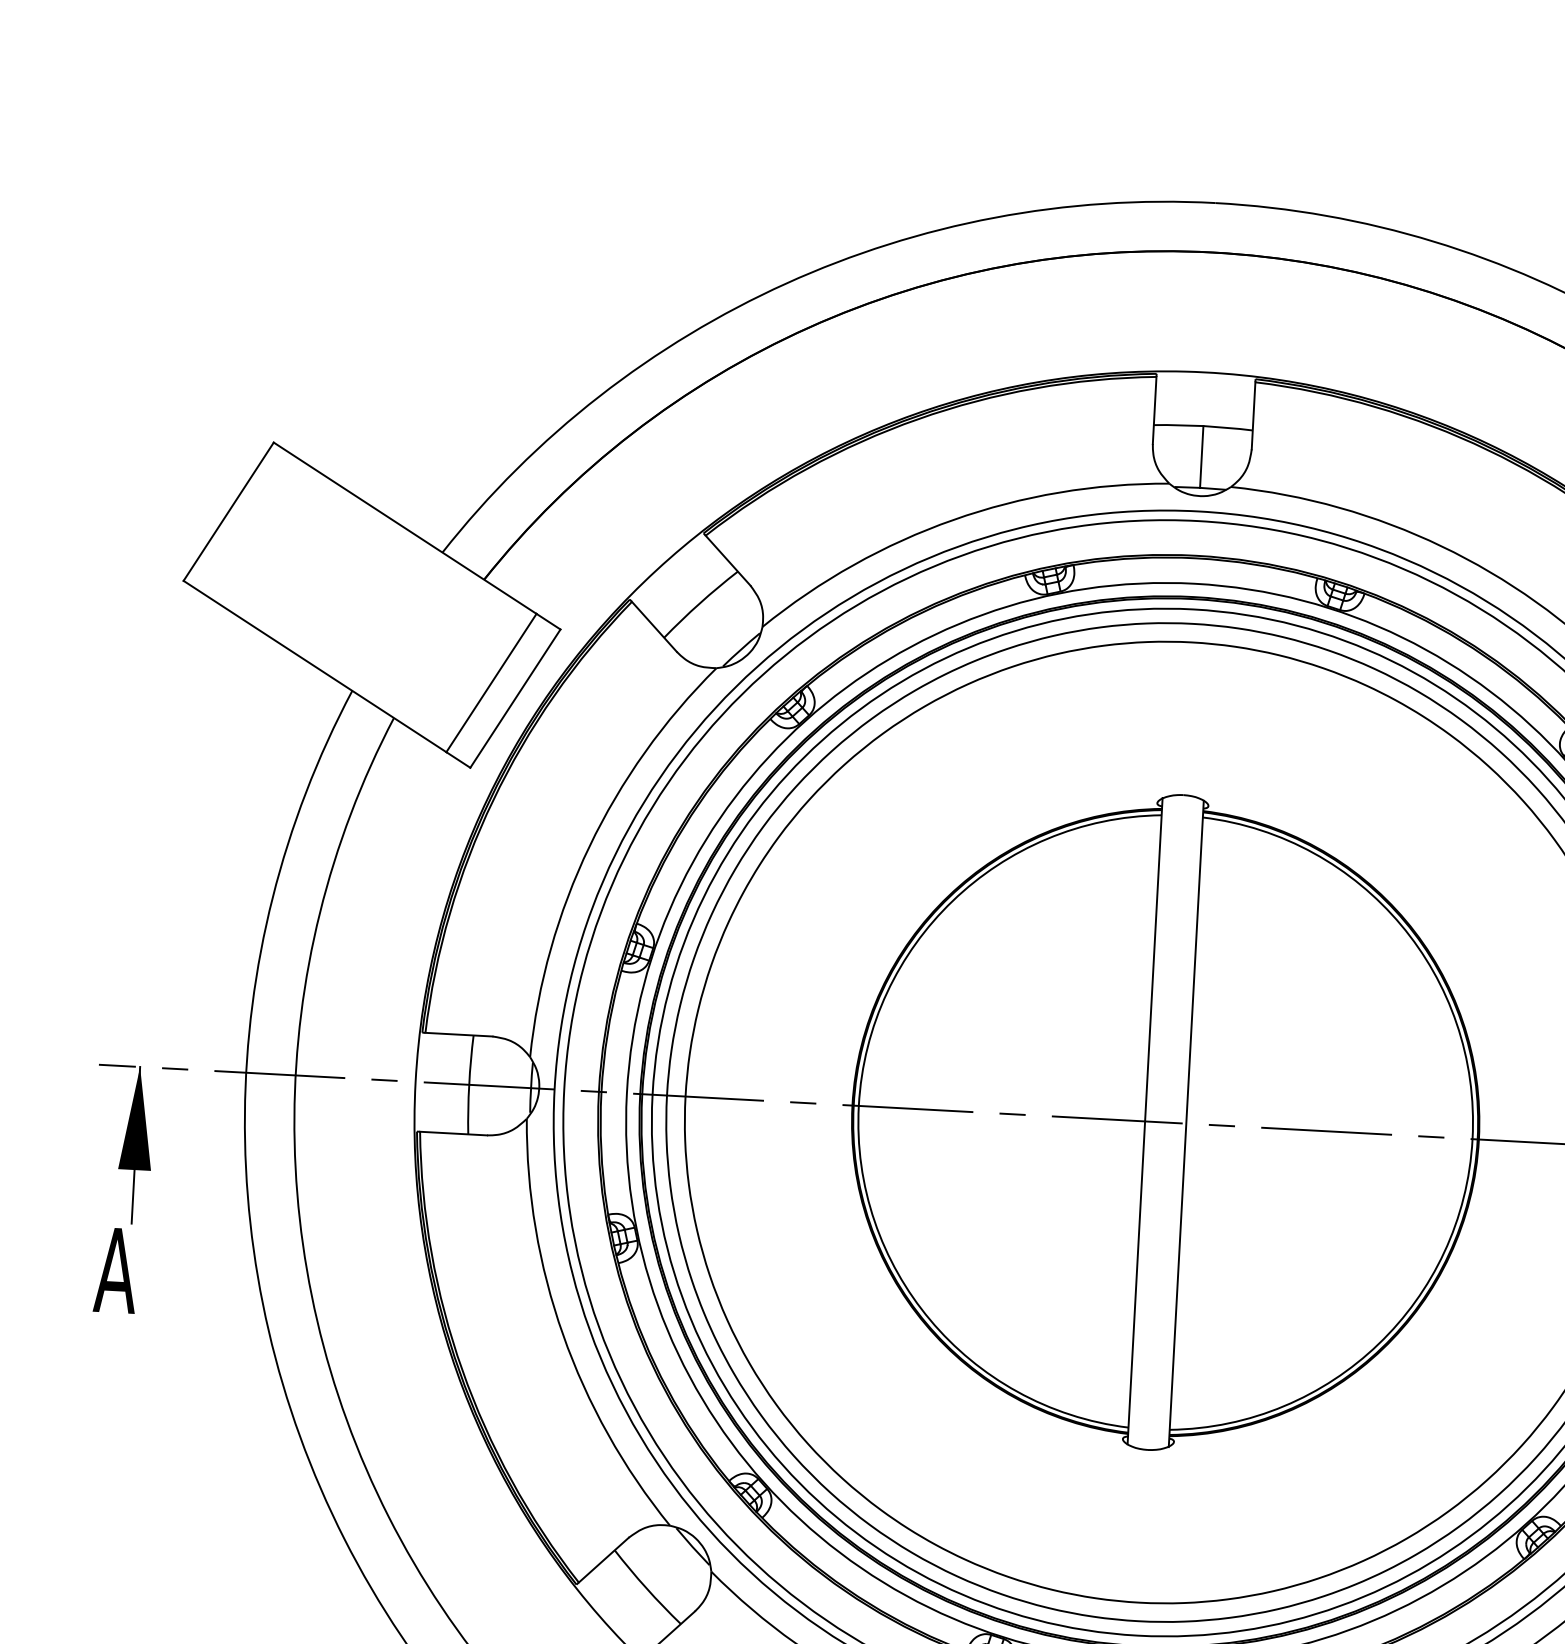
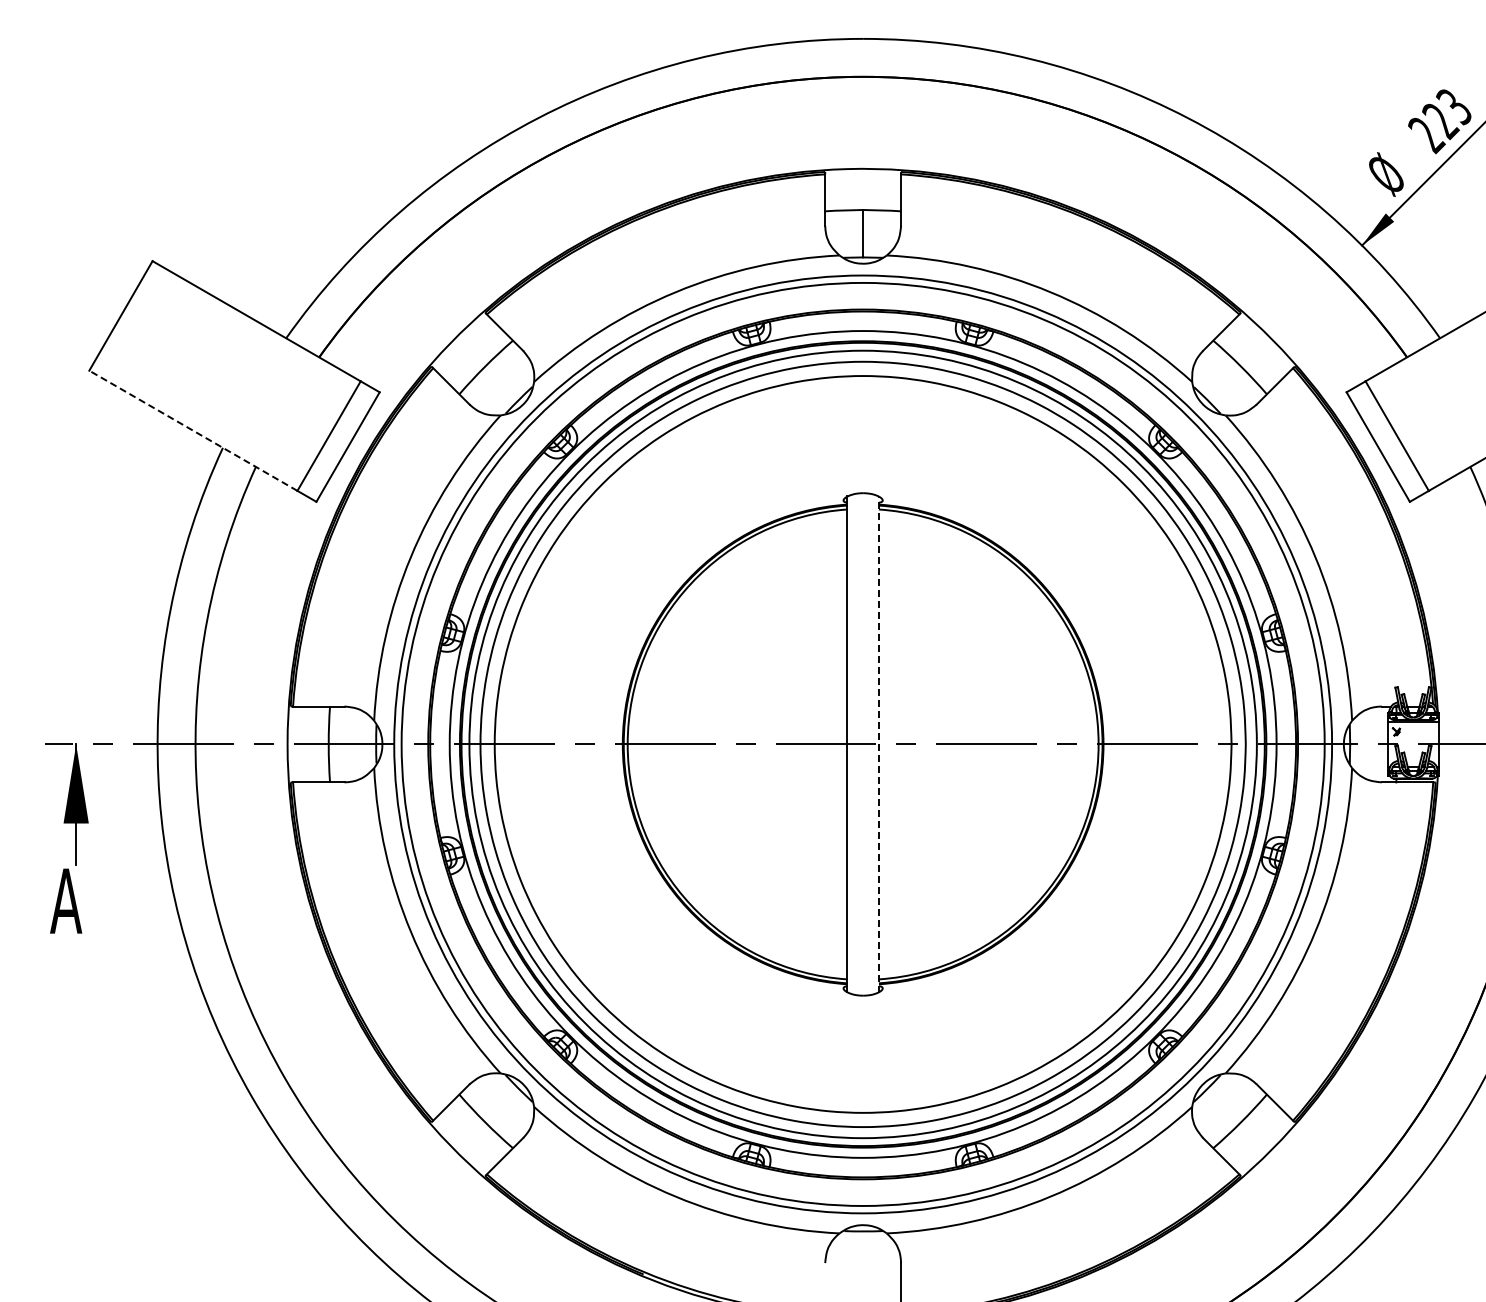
line: (313, 666) -> (192, 430), solid -> dashed
line: (1185, 1123) -> (878, 744), solid -> dashed

